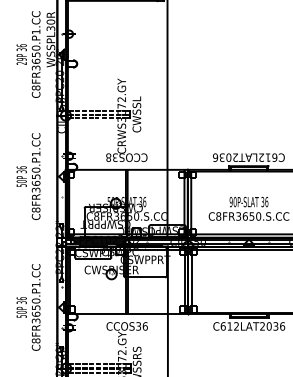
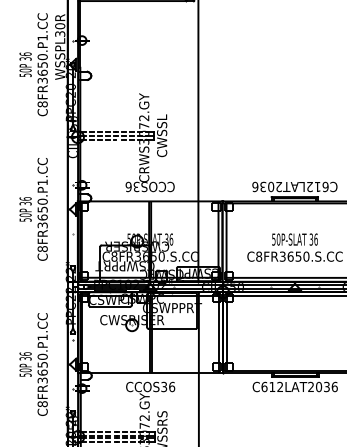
text: (21, 61) -> (25, 72), 29P -> 50P
text: (108, 158) -> (128, 187), CCOS38 -> CCOS36
text: (230, 201) -> (273, 239), 90P-SLAT -> 50P-SLAT

